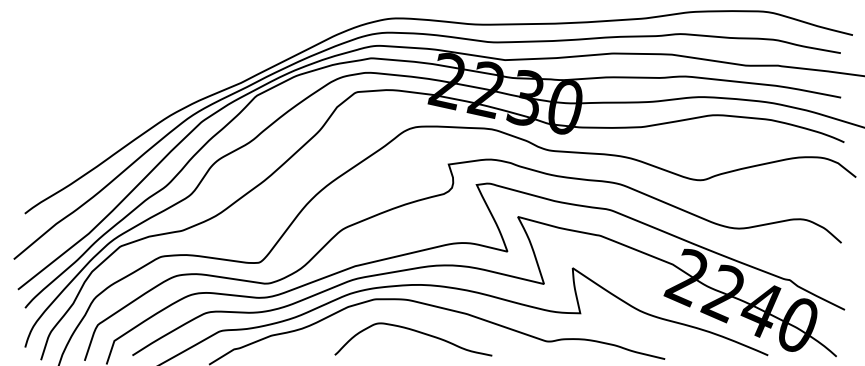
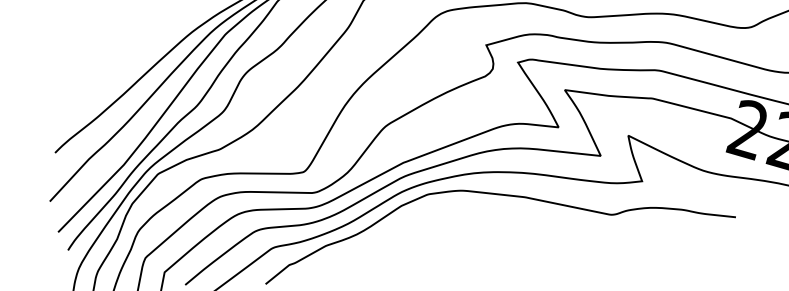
curve: (416, 332) -> (475, 223), removed

